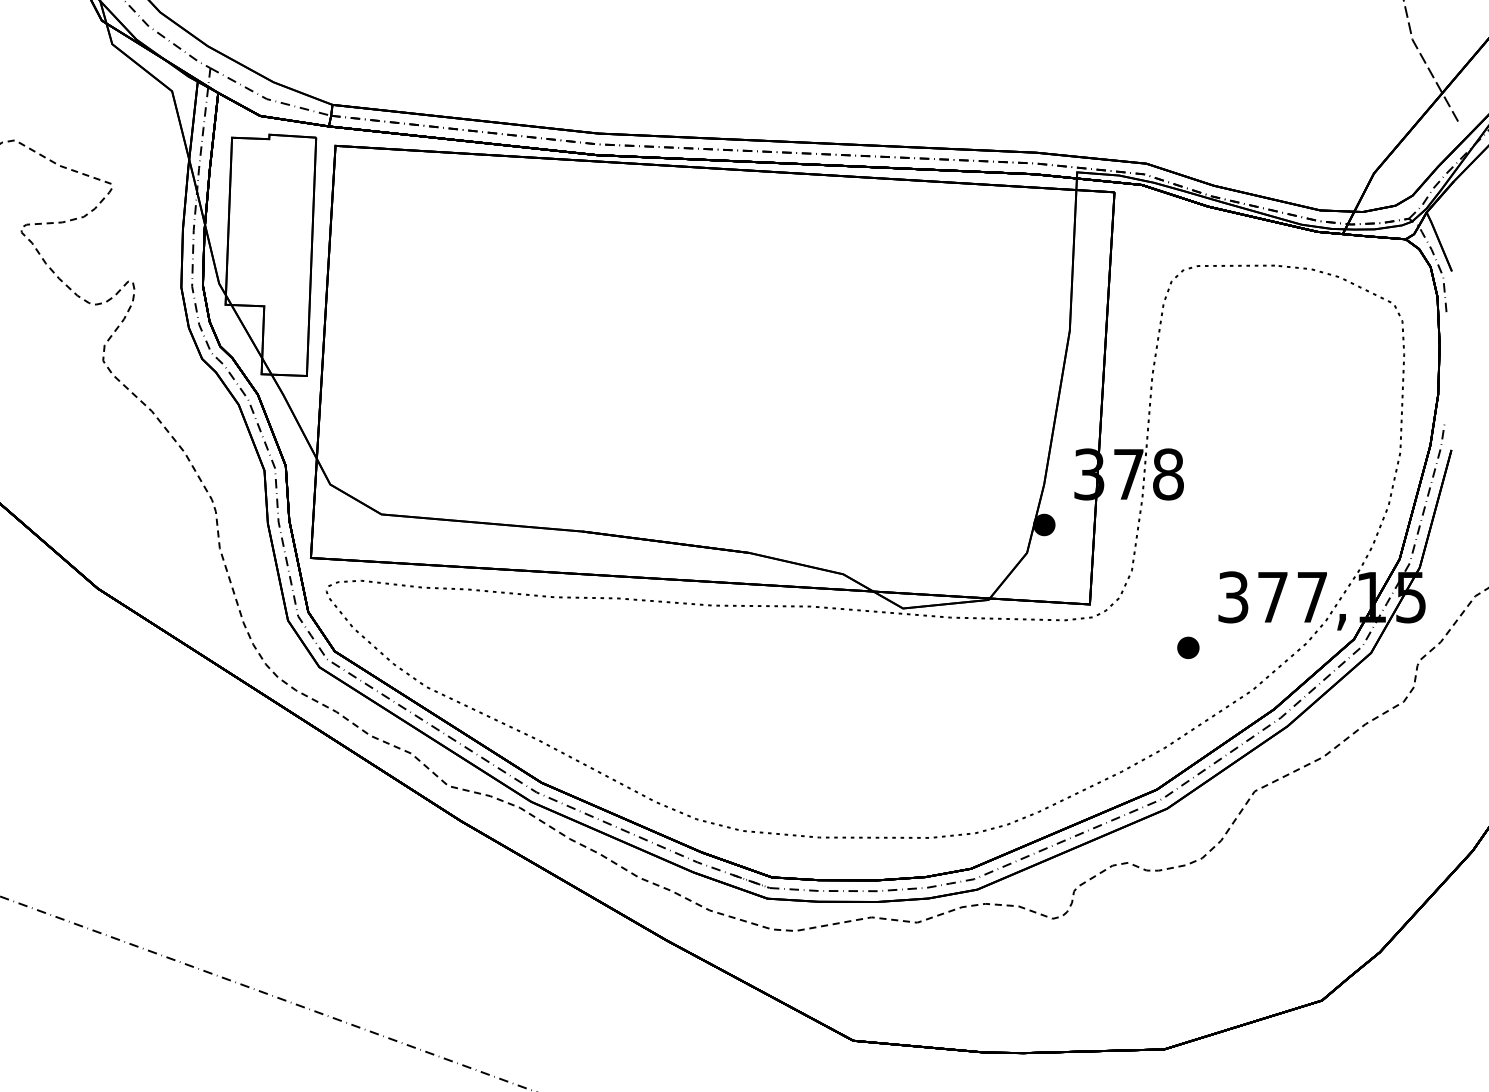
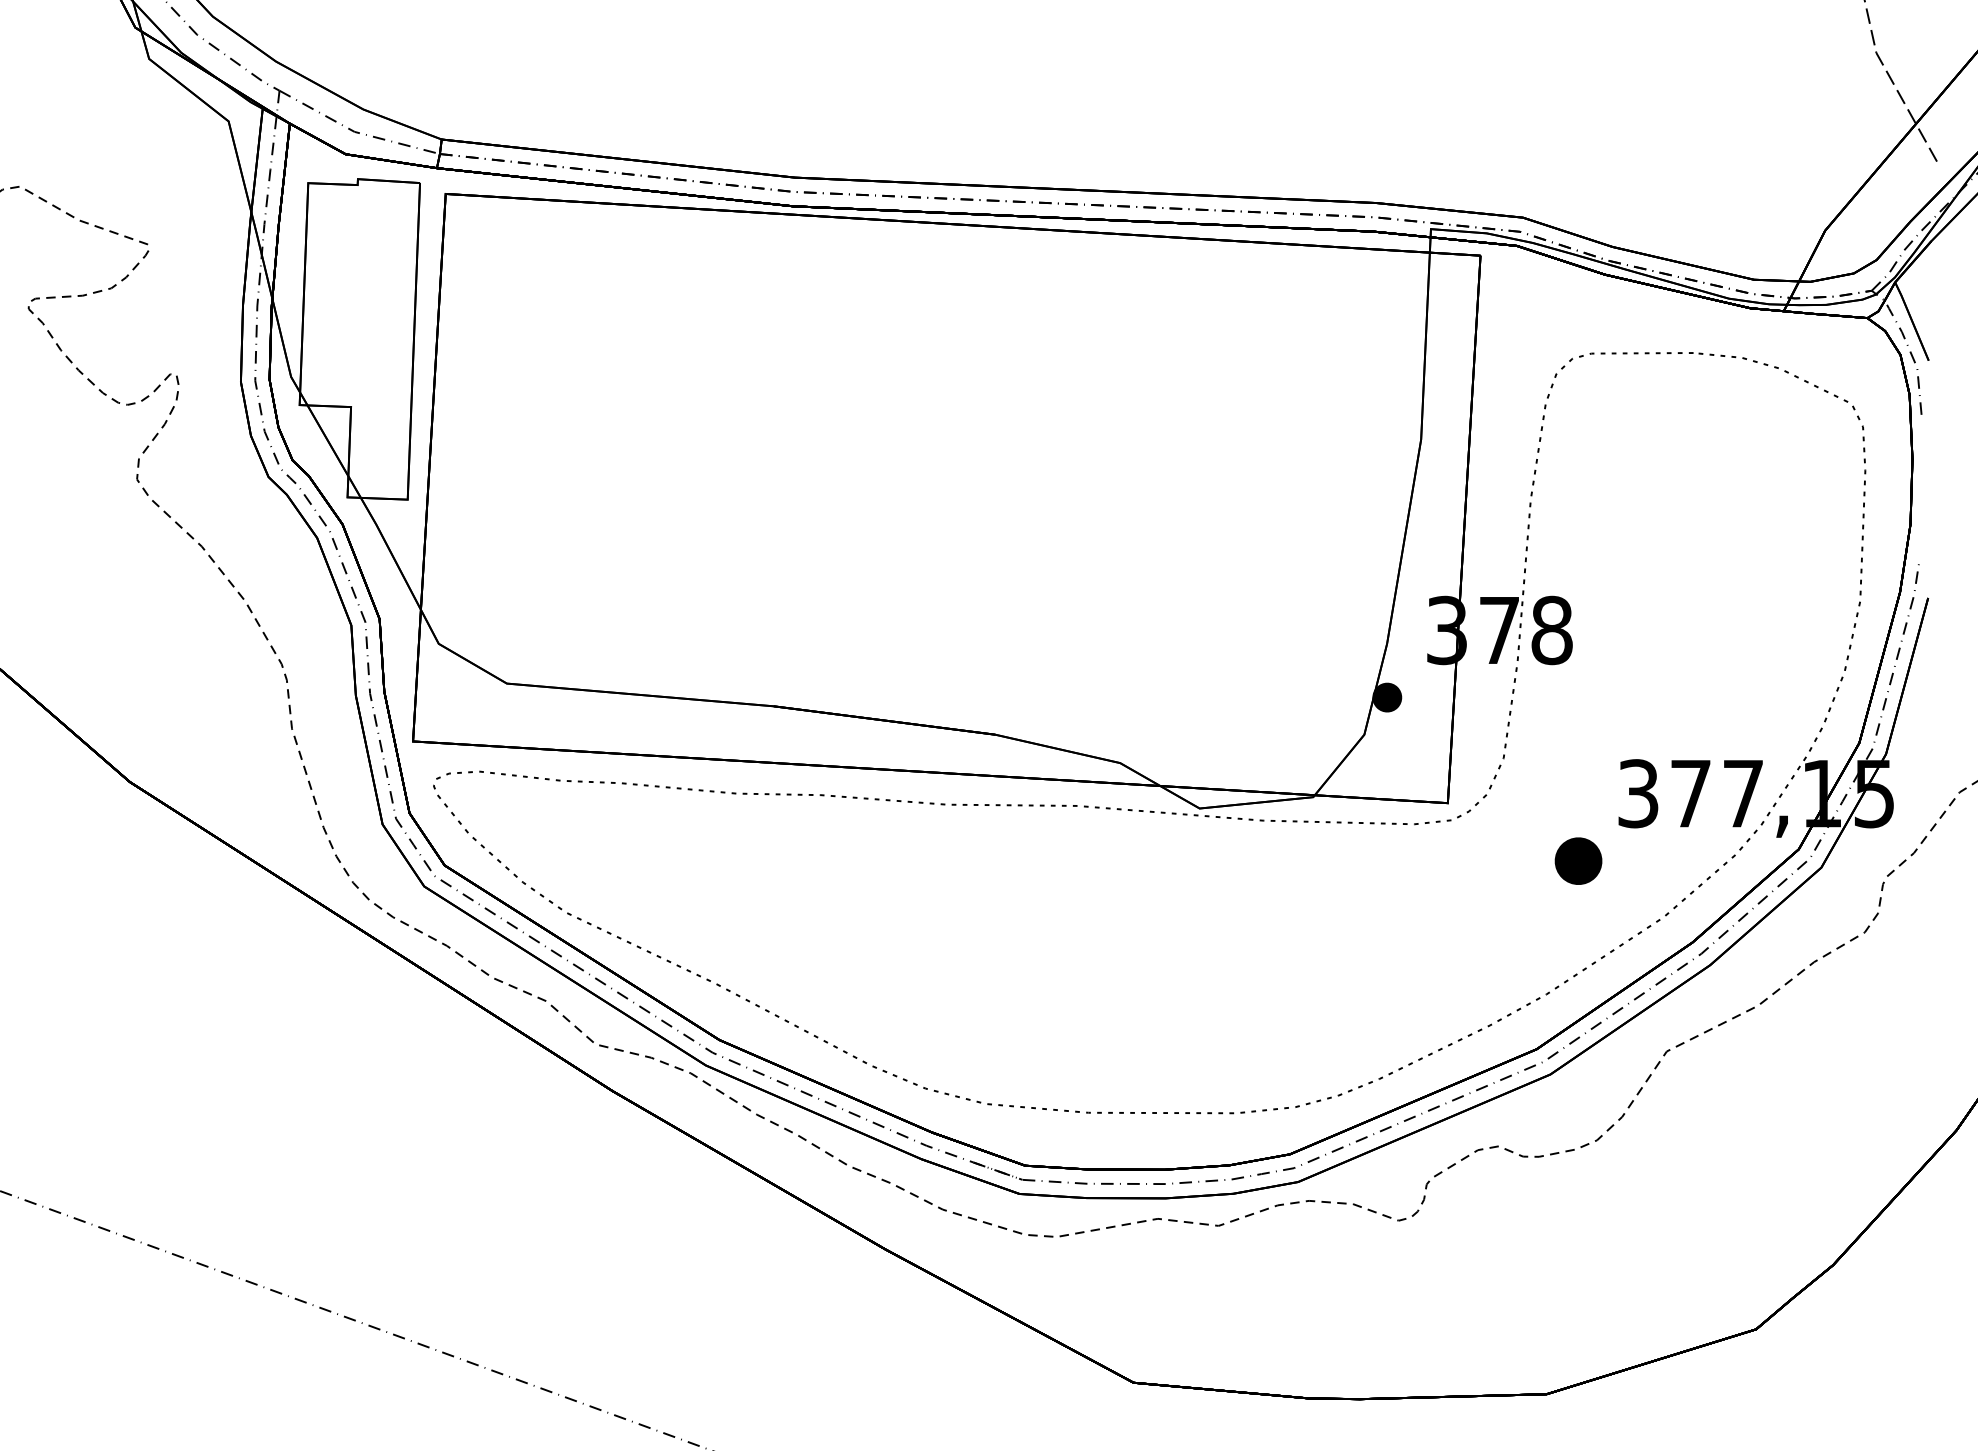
part: (1188, 647) -> (1578, 860), size x1.6

